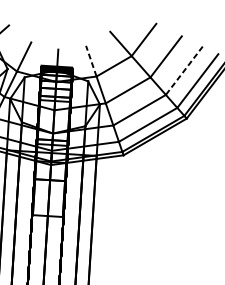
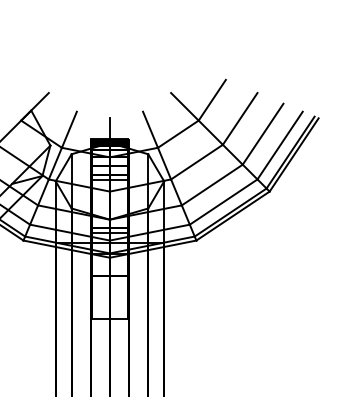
line: (91, 60) -> (150, 129), dashed -> solid
line: (184, 70) -> (263, 134), dashed -> solid

